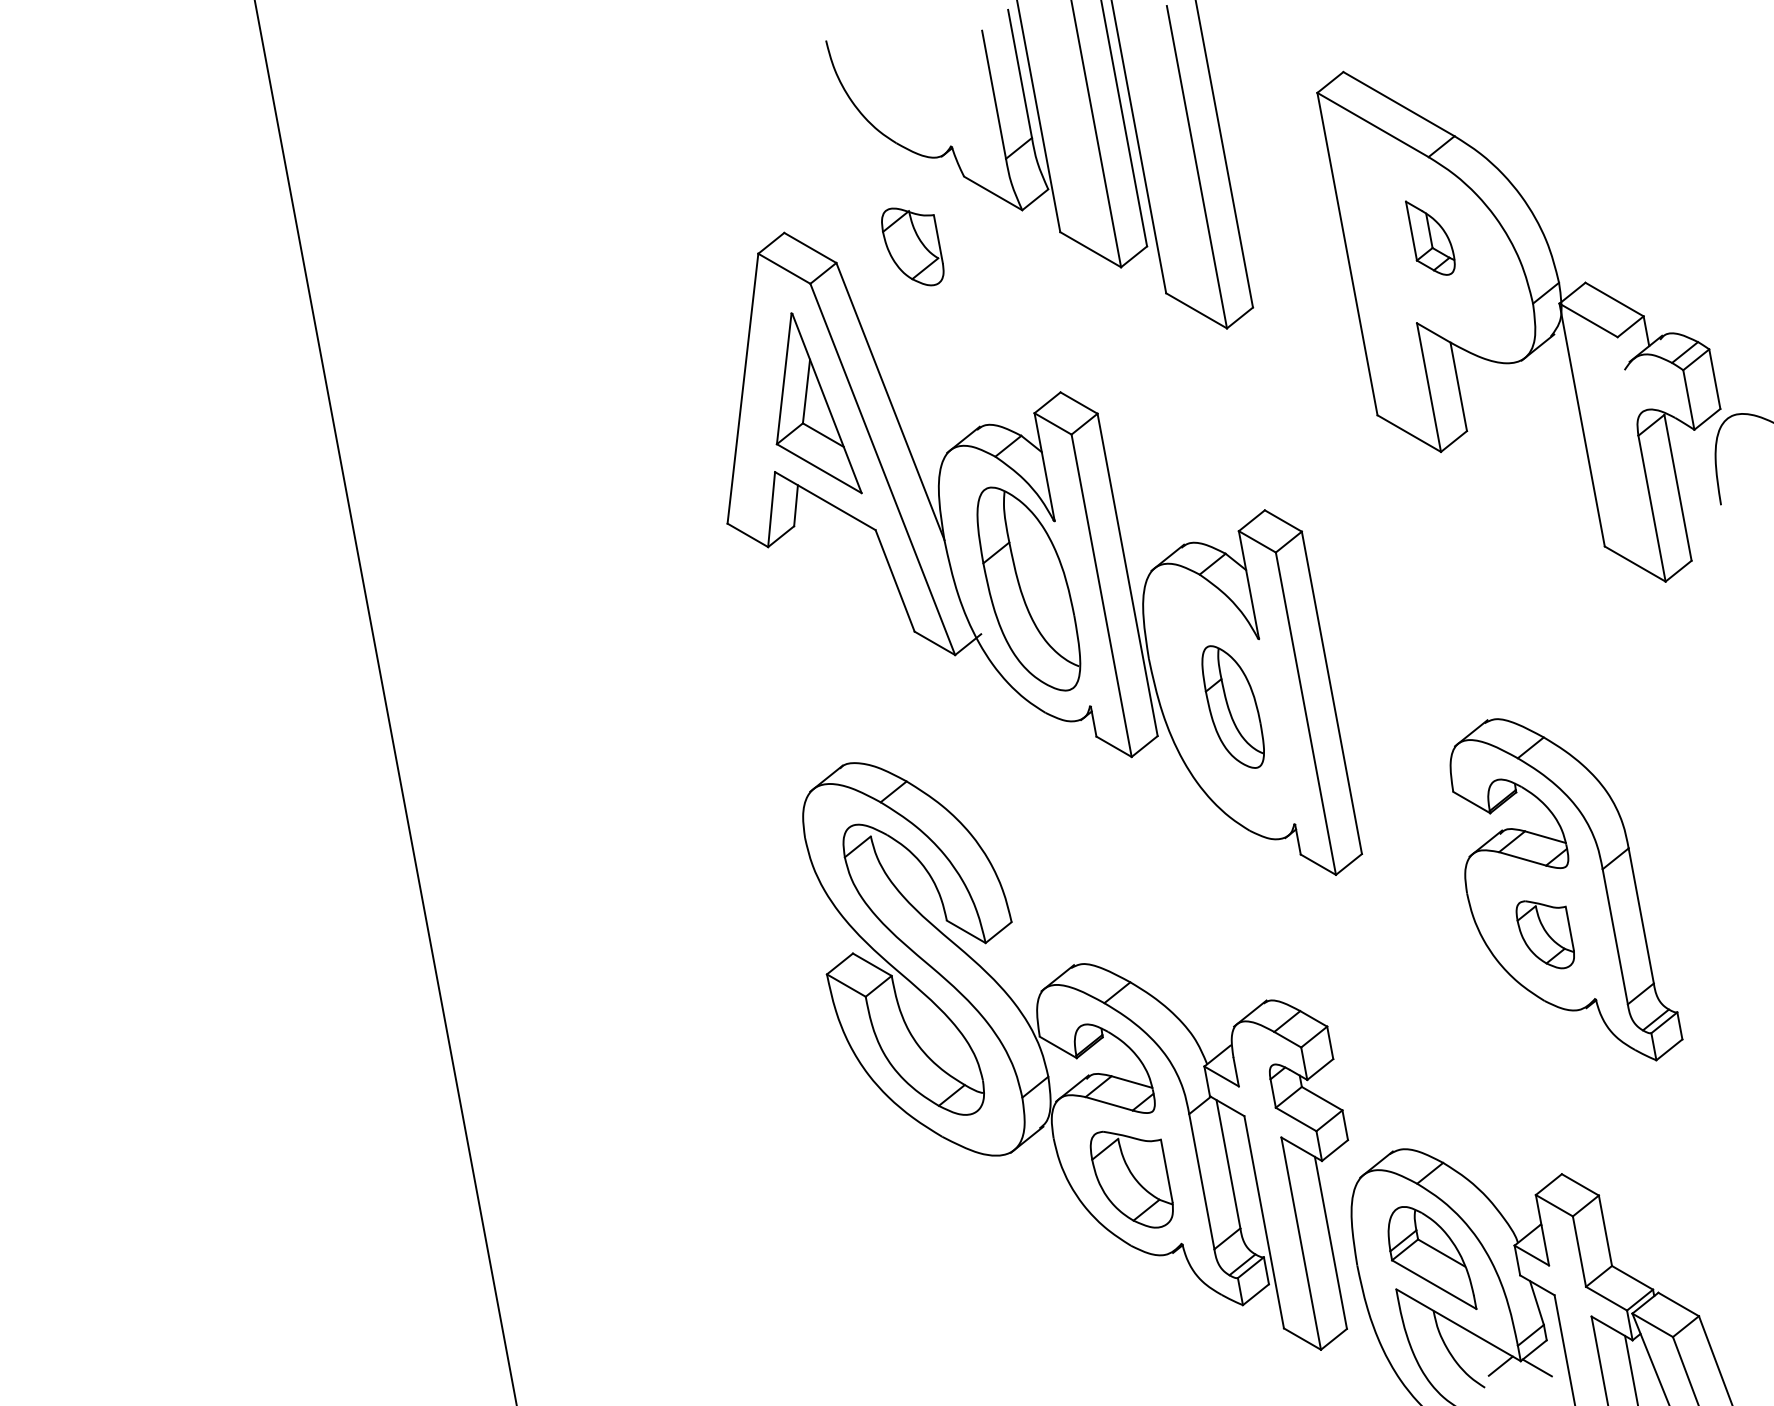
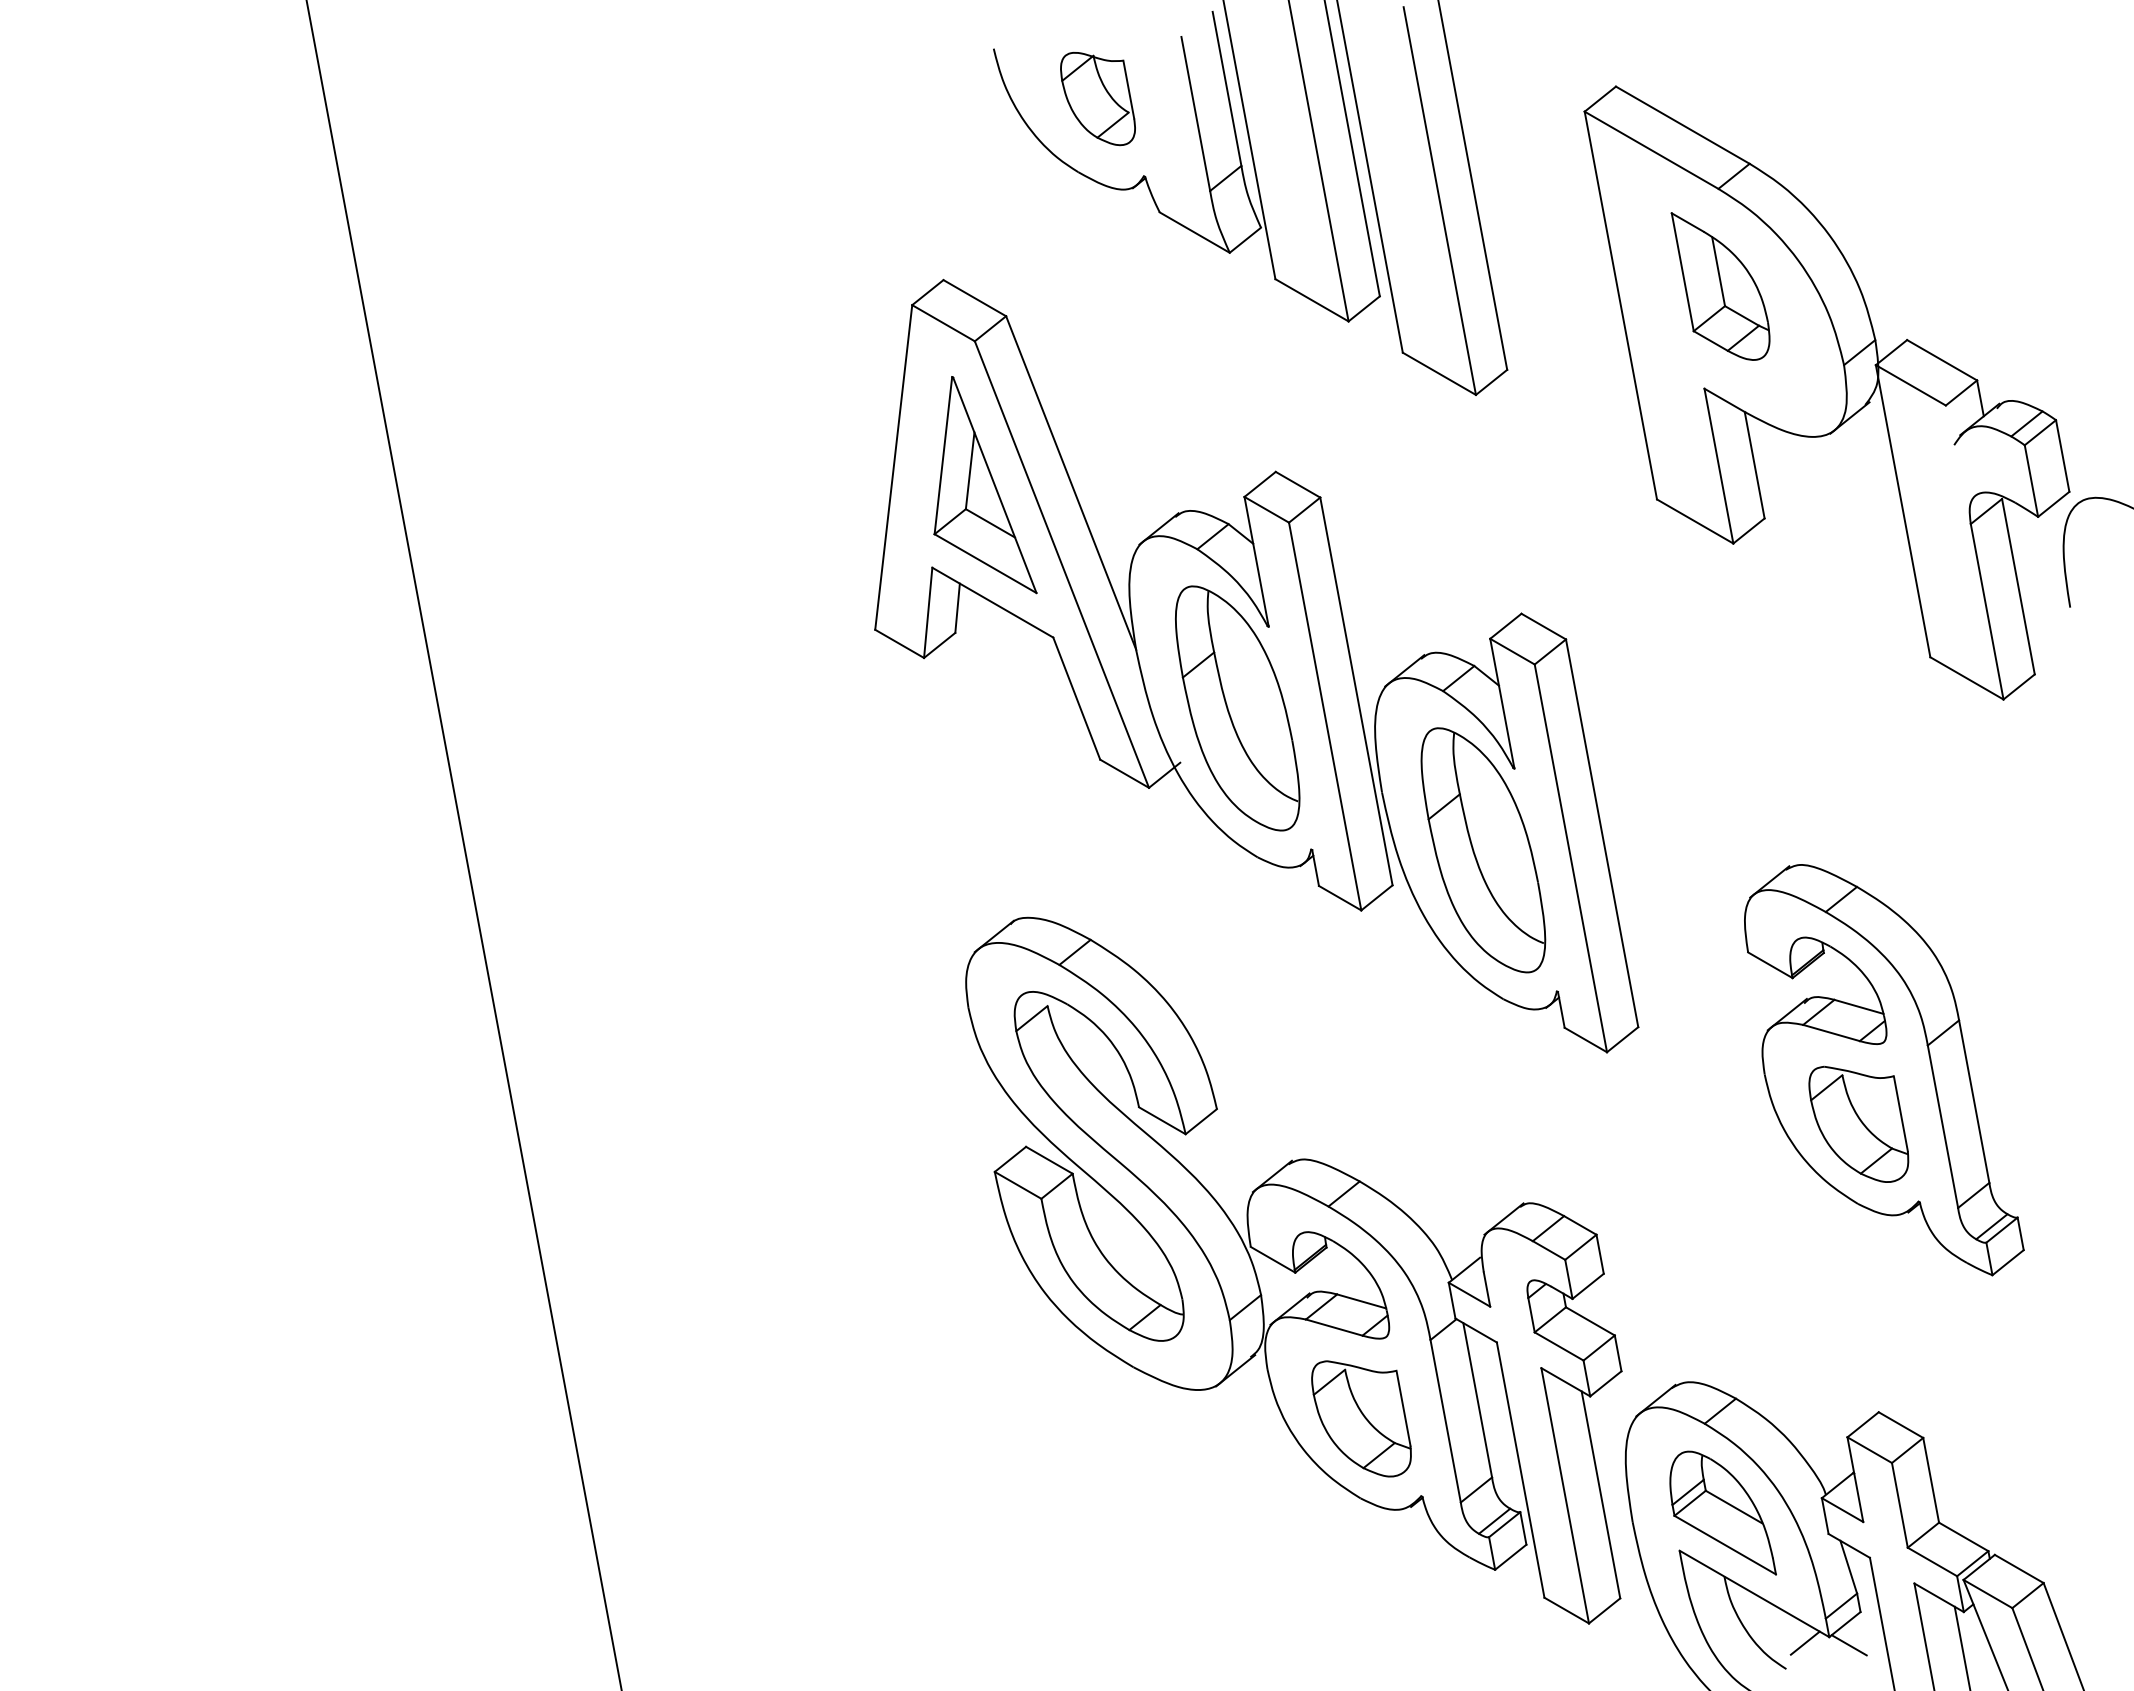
part: (1430, 238) -> (1720, 286), size x1.67
part: (912, 247) -> (1097, 99), moved
part: (1233, 707) -> (1483, 850), size x1.67
part: (1545, 934) -> (1858, 1123), size x1.43

